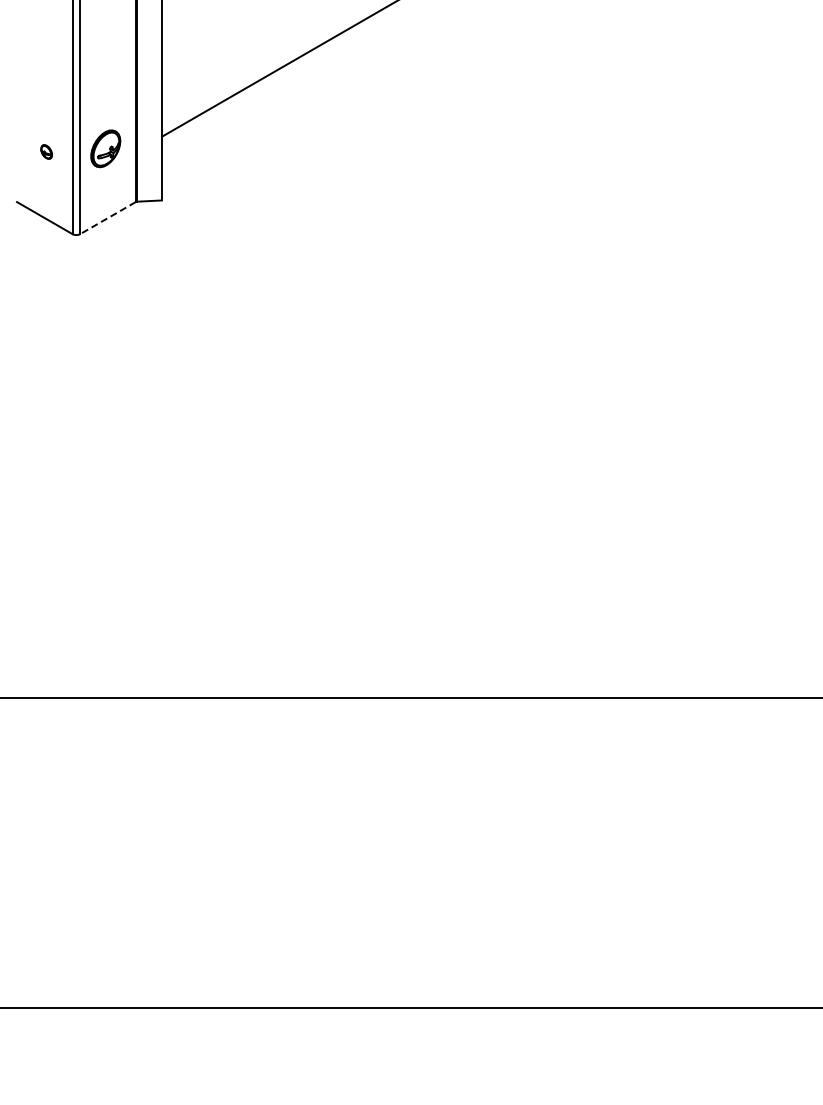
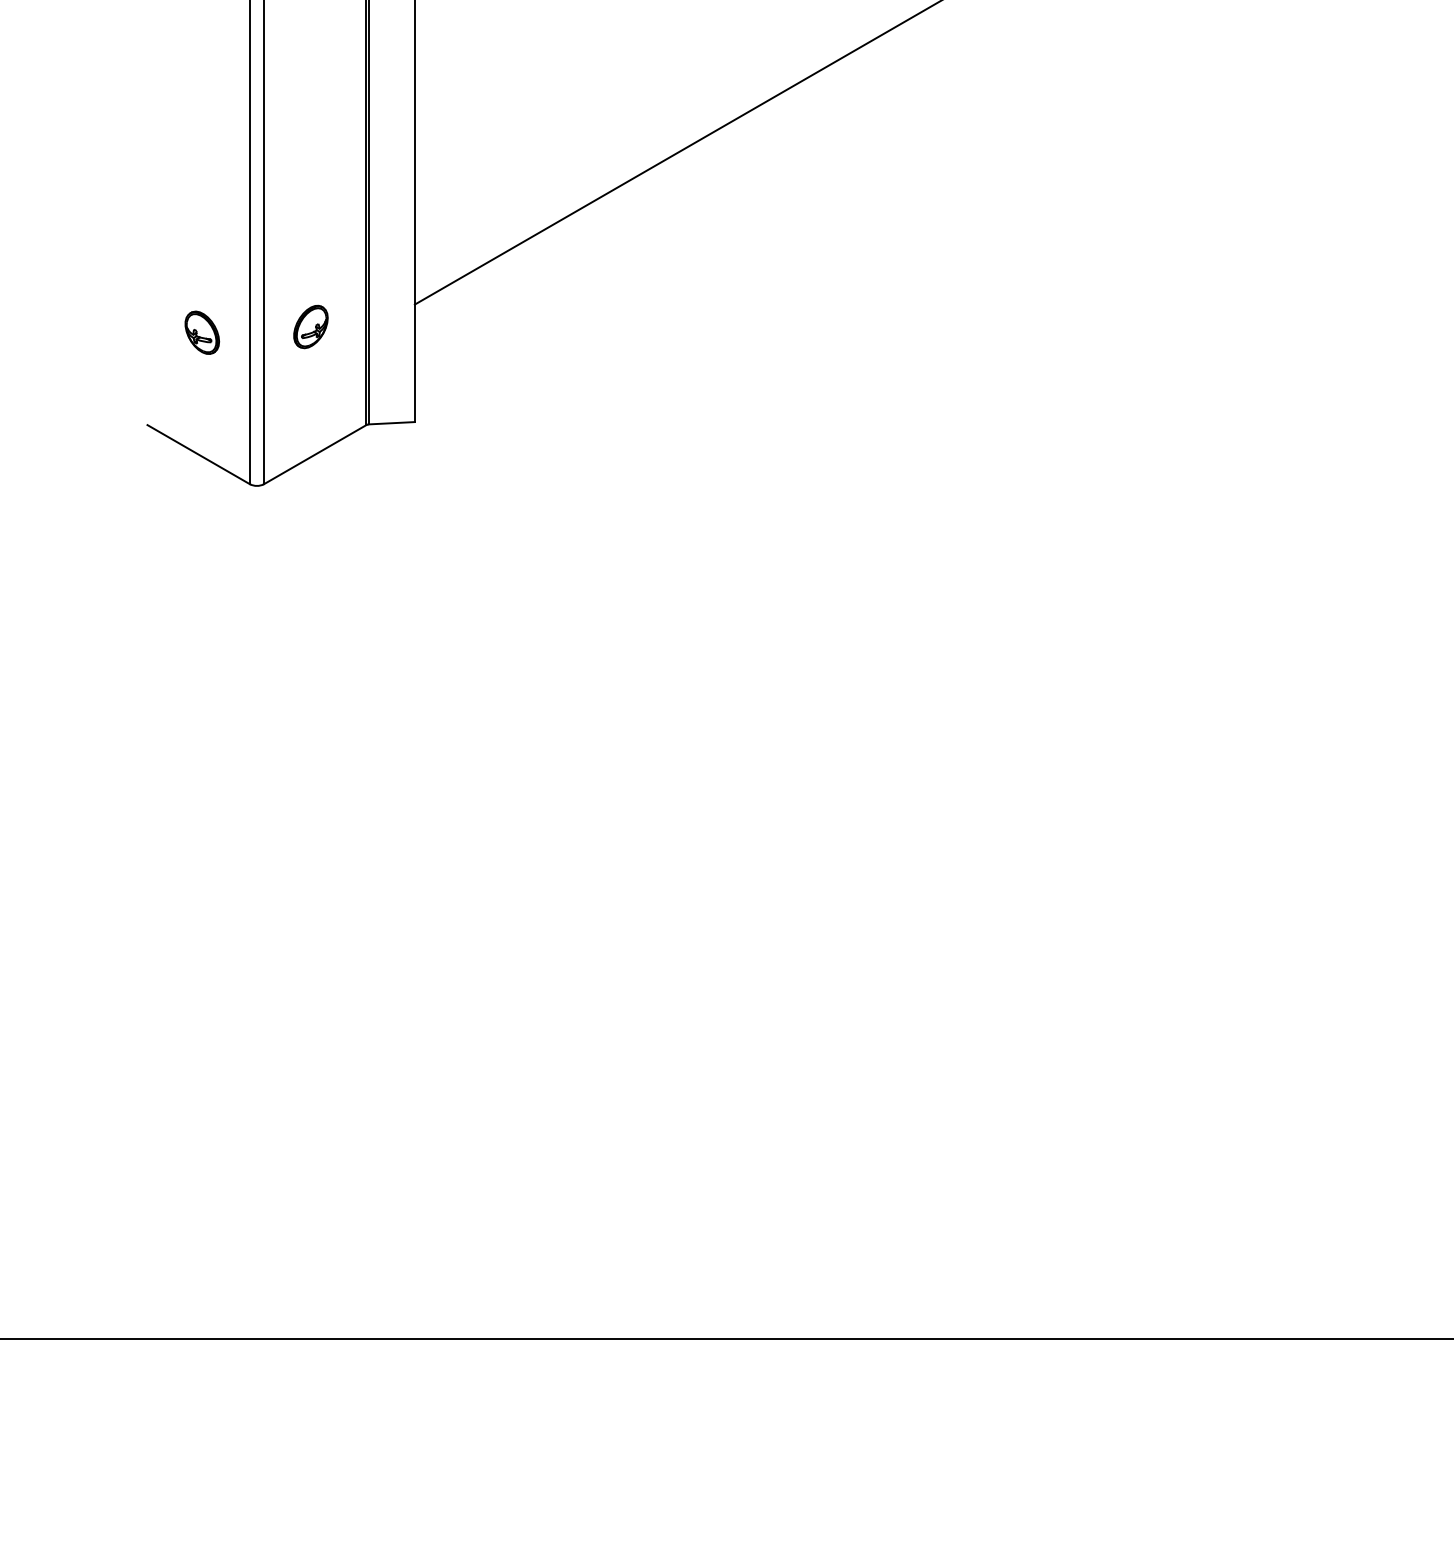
part: (105, 148) -> (310, 326), size x0.62
part: (46, 151) -> (201, 331), size x1.67
line: (107, 218) -> (314, 455), dashed -> solid

